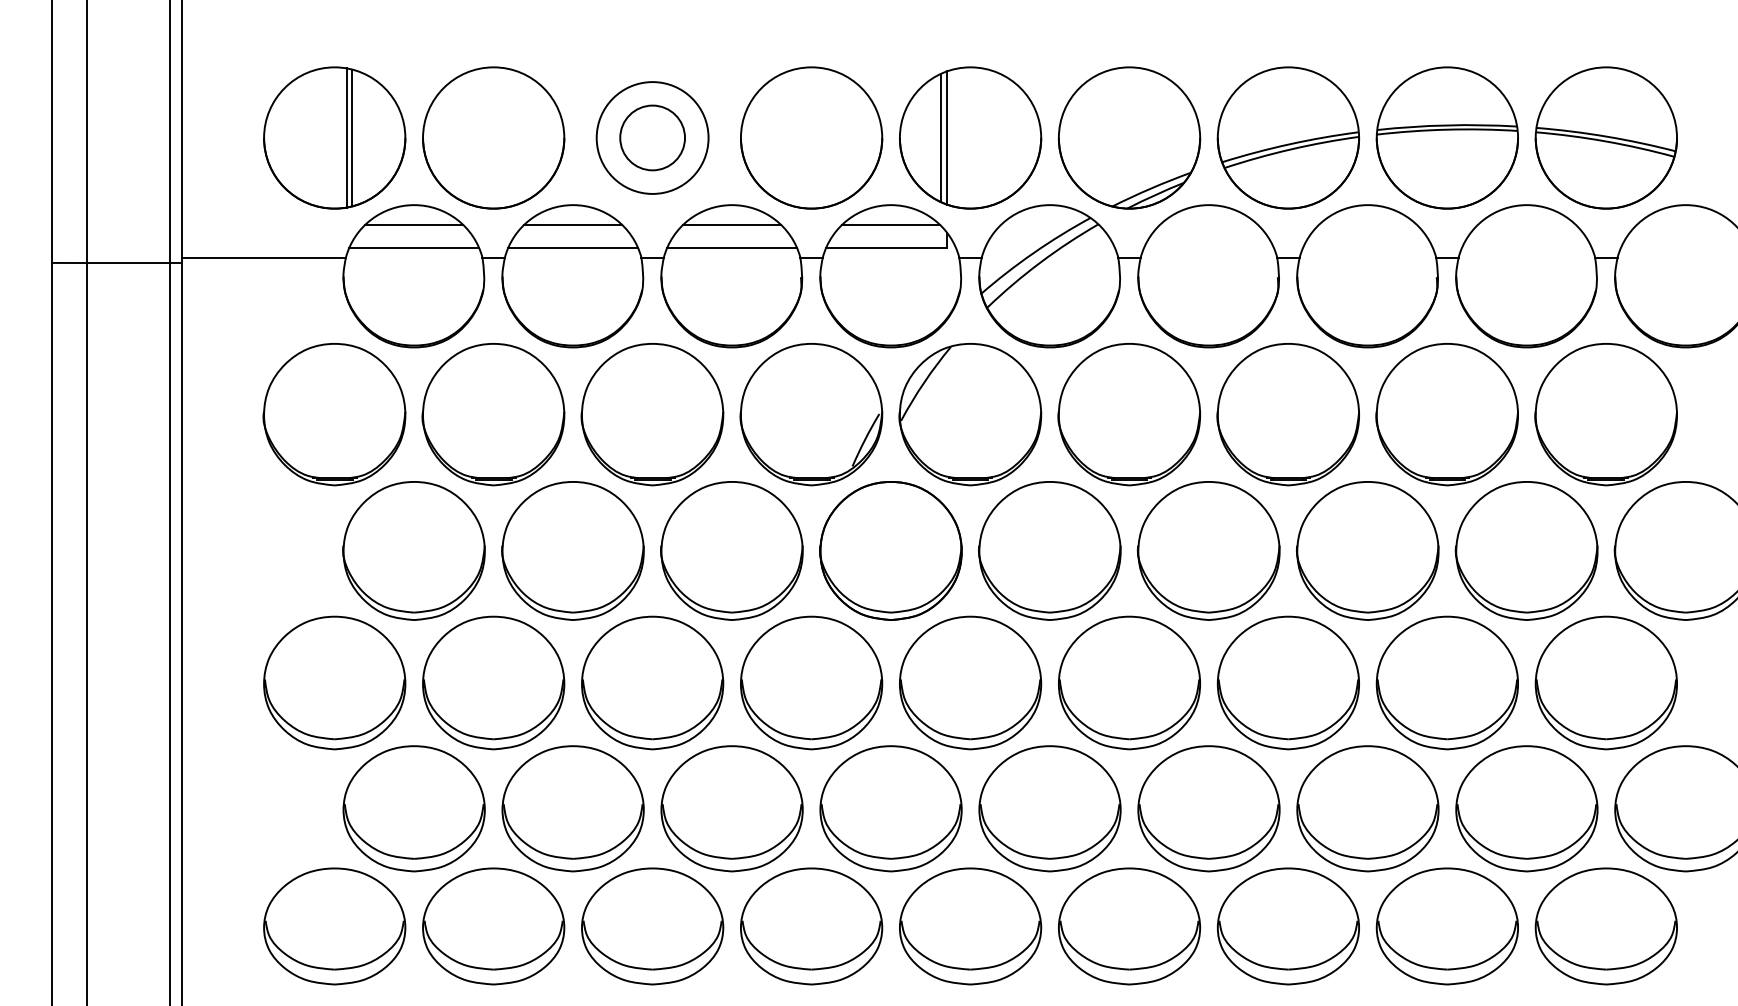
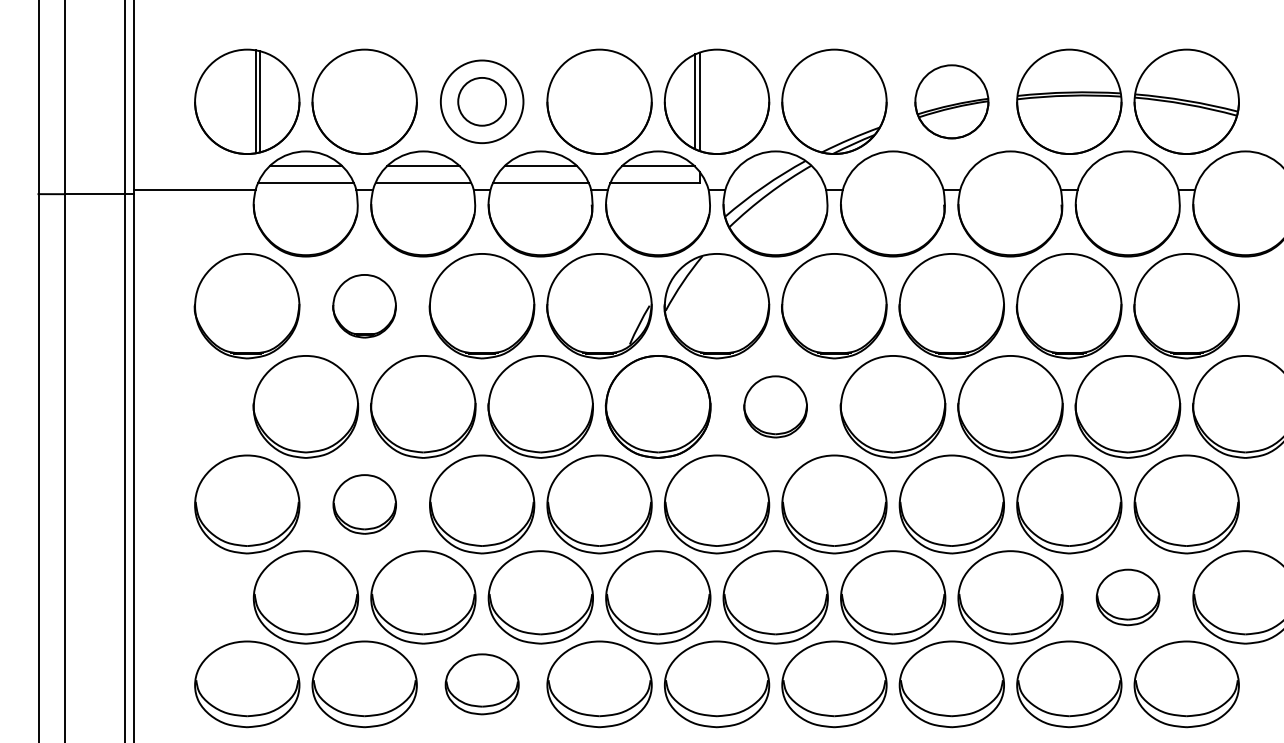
part: (1288, 137) -> (951, 101), size x0.7
part: (493, 414) -> (364, 306), size x0.6
part: (1049, 550) -> (775, 406), size x0.6
part: (493, 682) -> (364, 504), size x0.6
part: (1526, 808) -> (1127, 597), size x0.6
part: (652, 926) -> (482, 684), size x0.7

